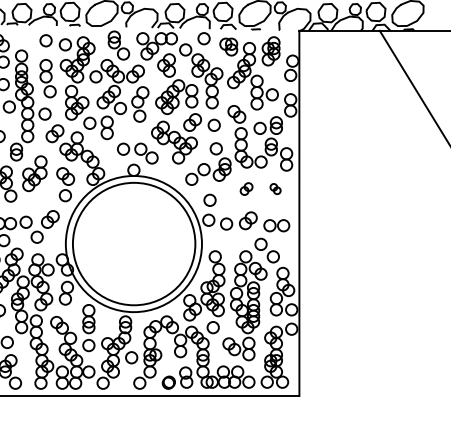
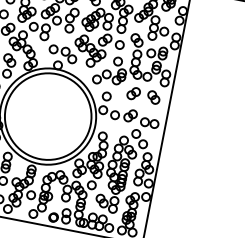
part: (246, 188) -> (133, 93), size x1.43
part: (275, 188) -> (153, 97), size x1.67

